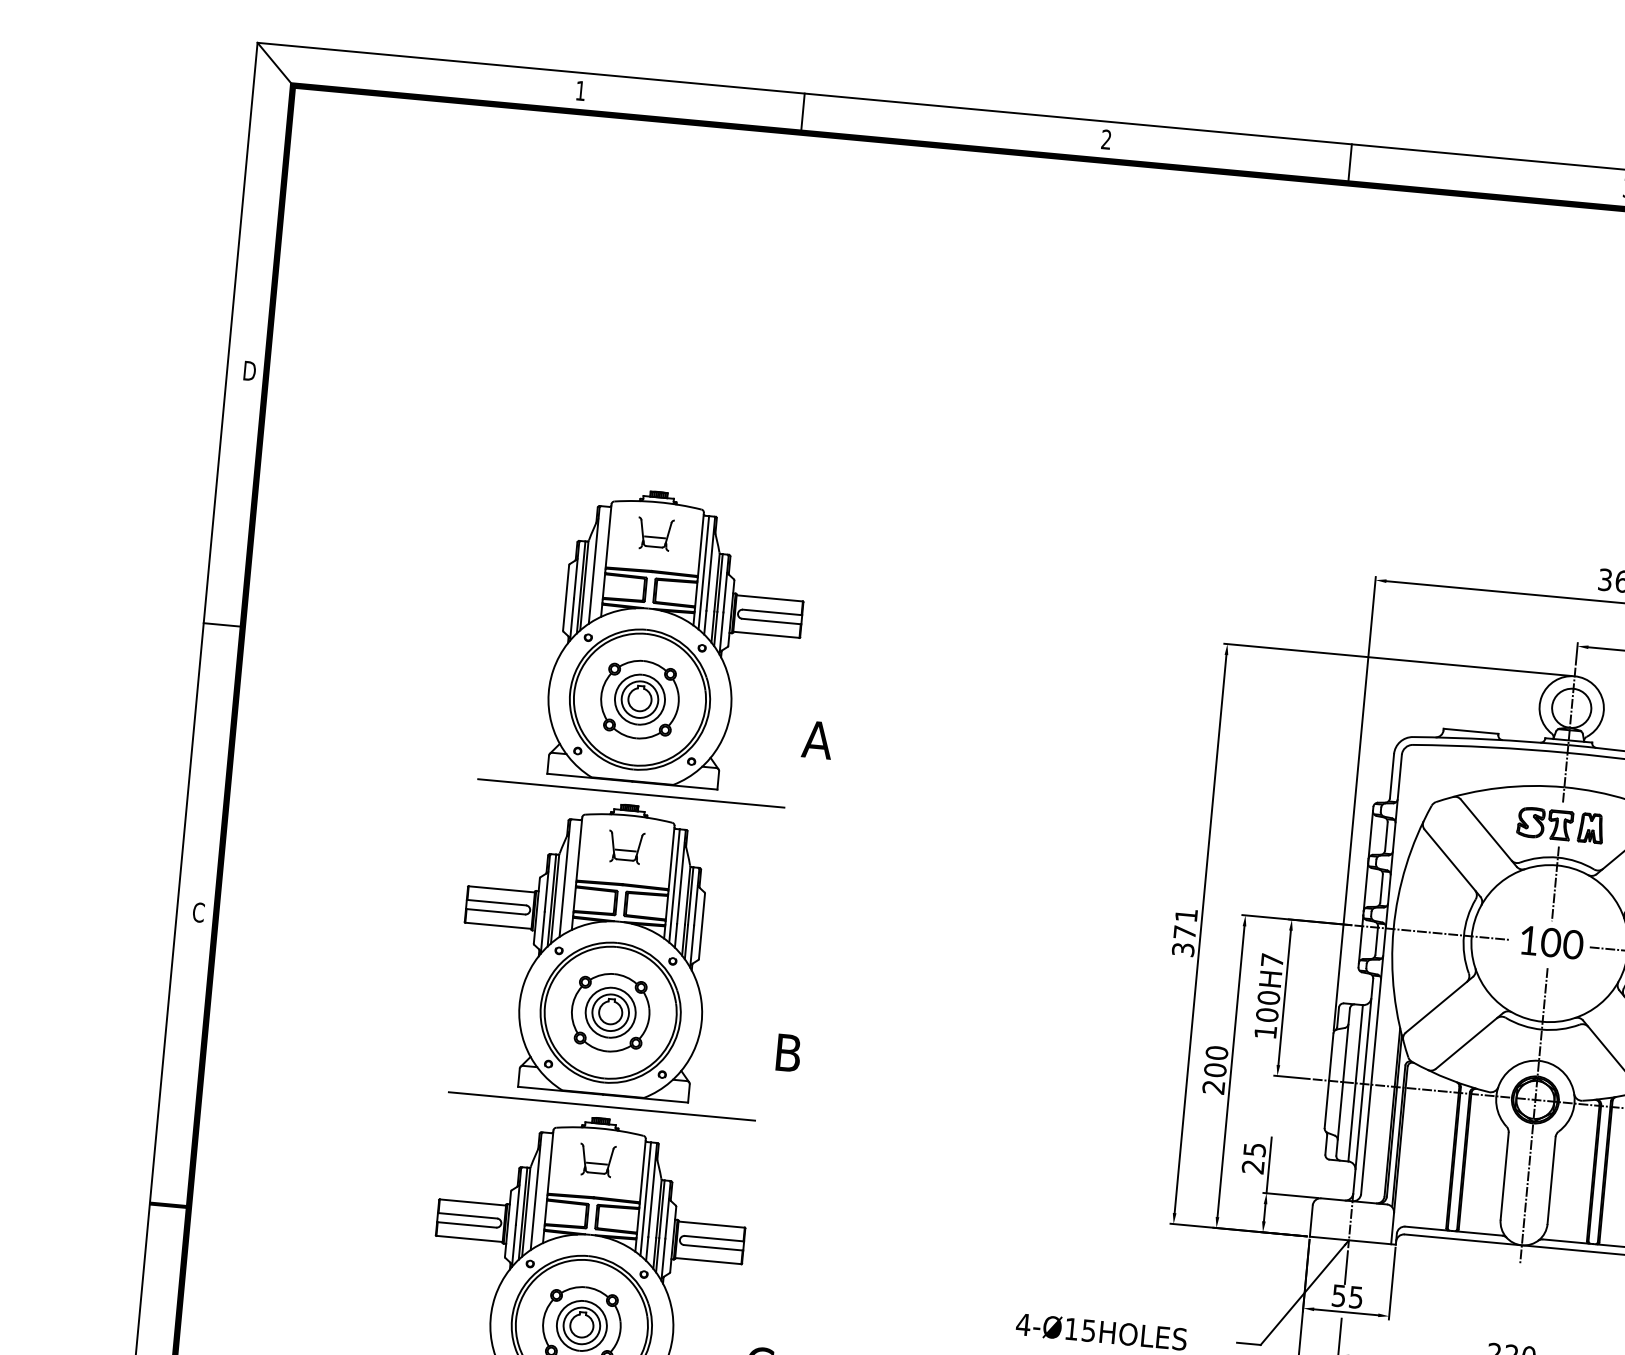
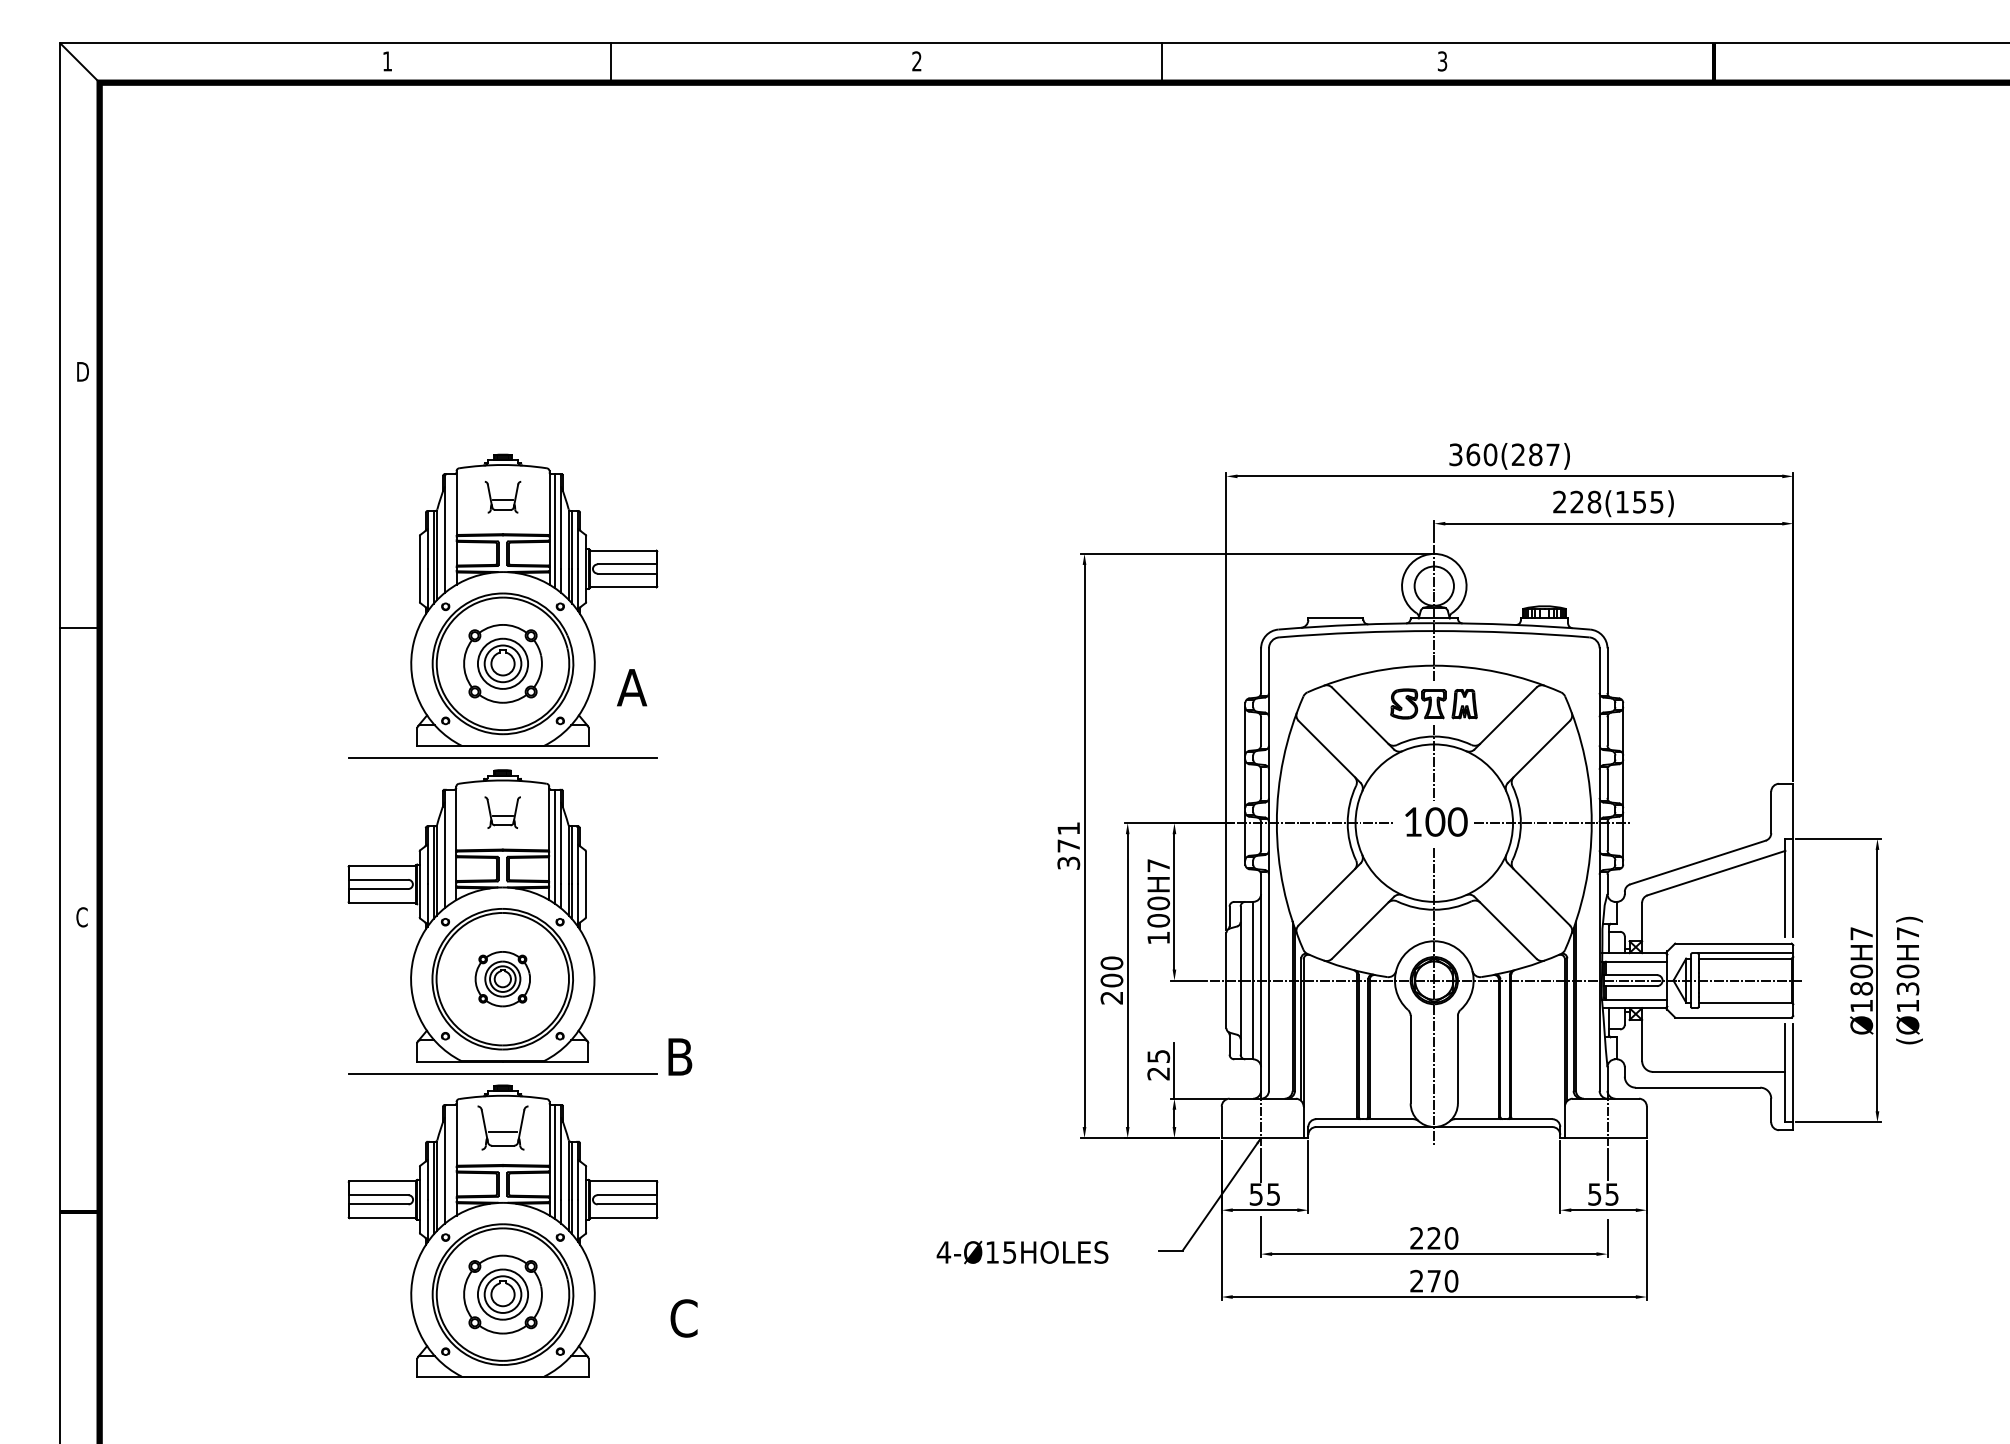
text: (817, 739) -> (632, 687), moved
part: (610, 1012) -> (502, 978), size x0.7
text: (788, 1052) -> (680, 1056), moved
part: (596, 1159) -> (502, 1127), size x1.4

